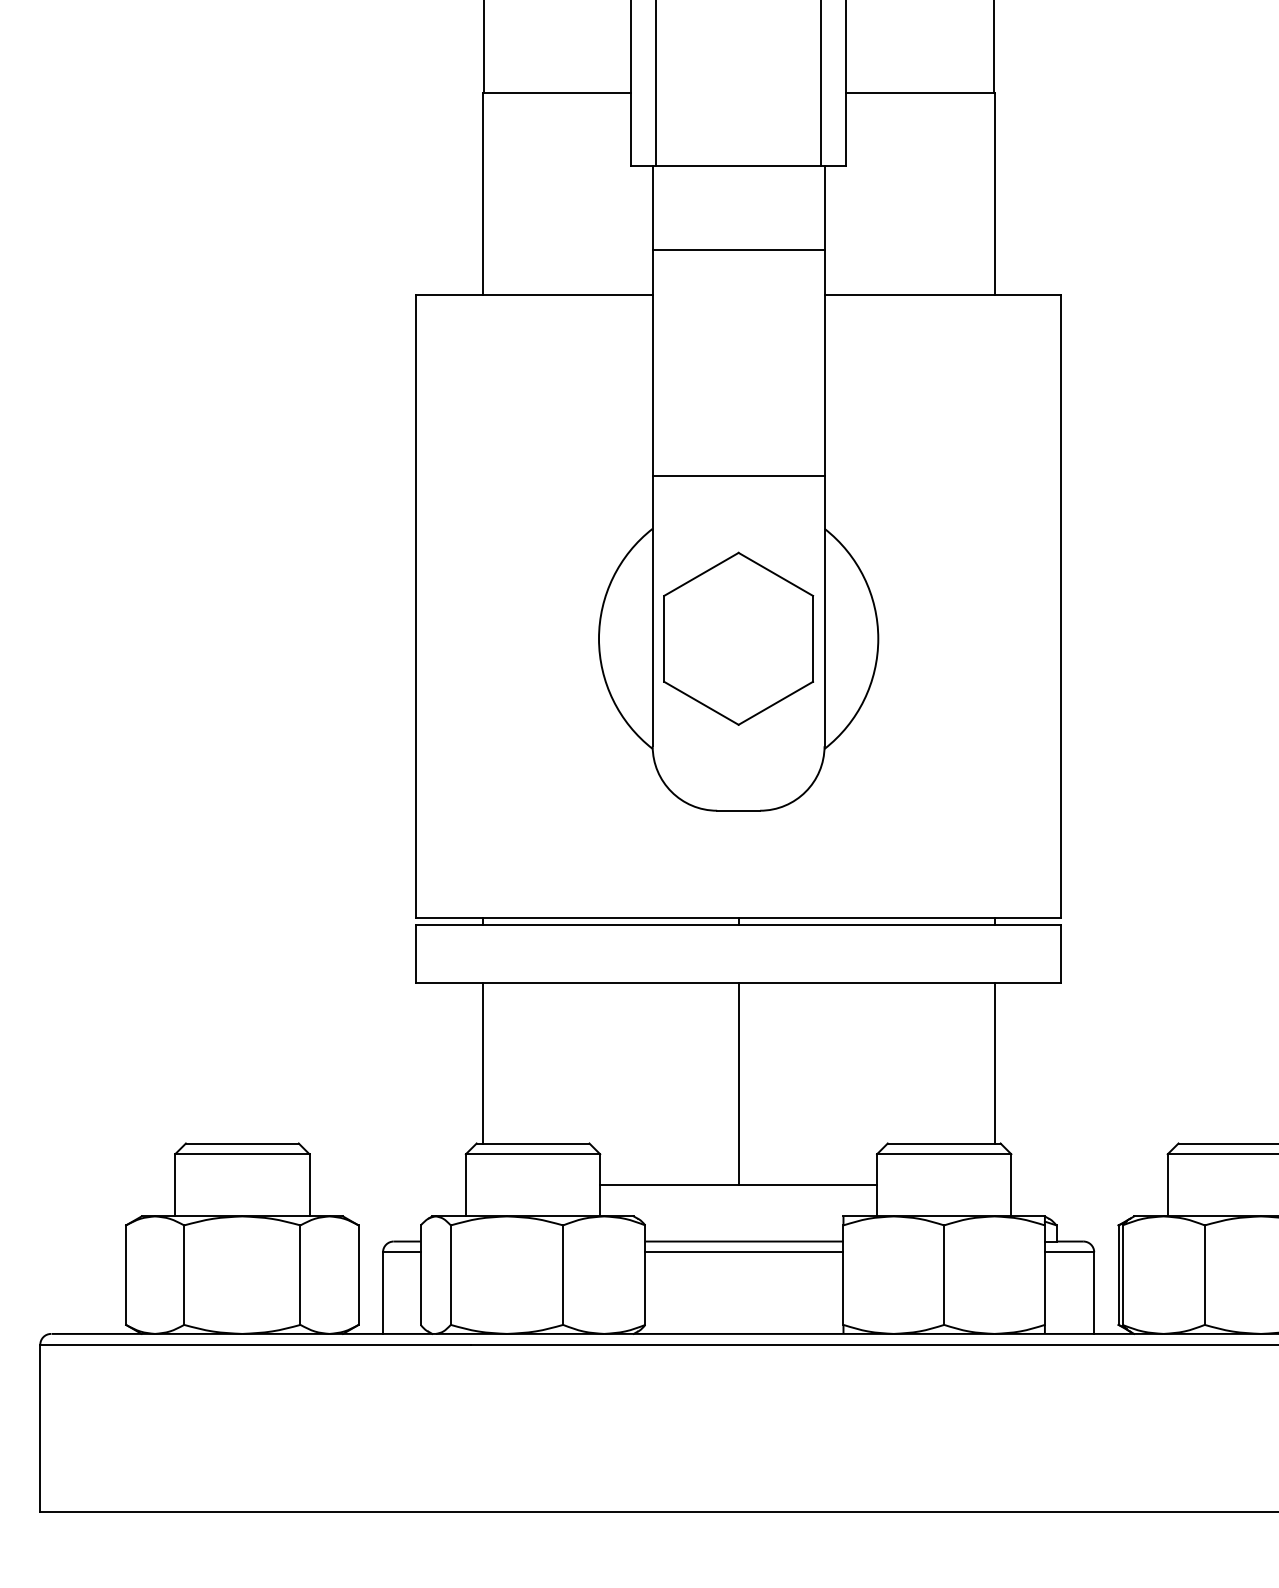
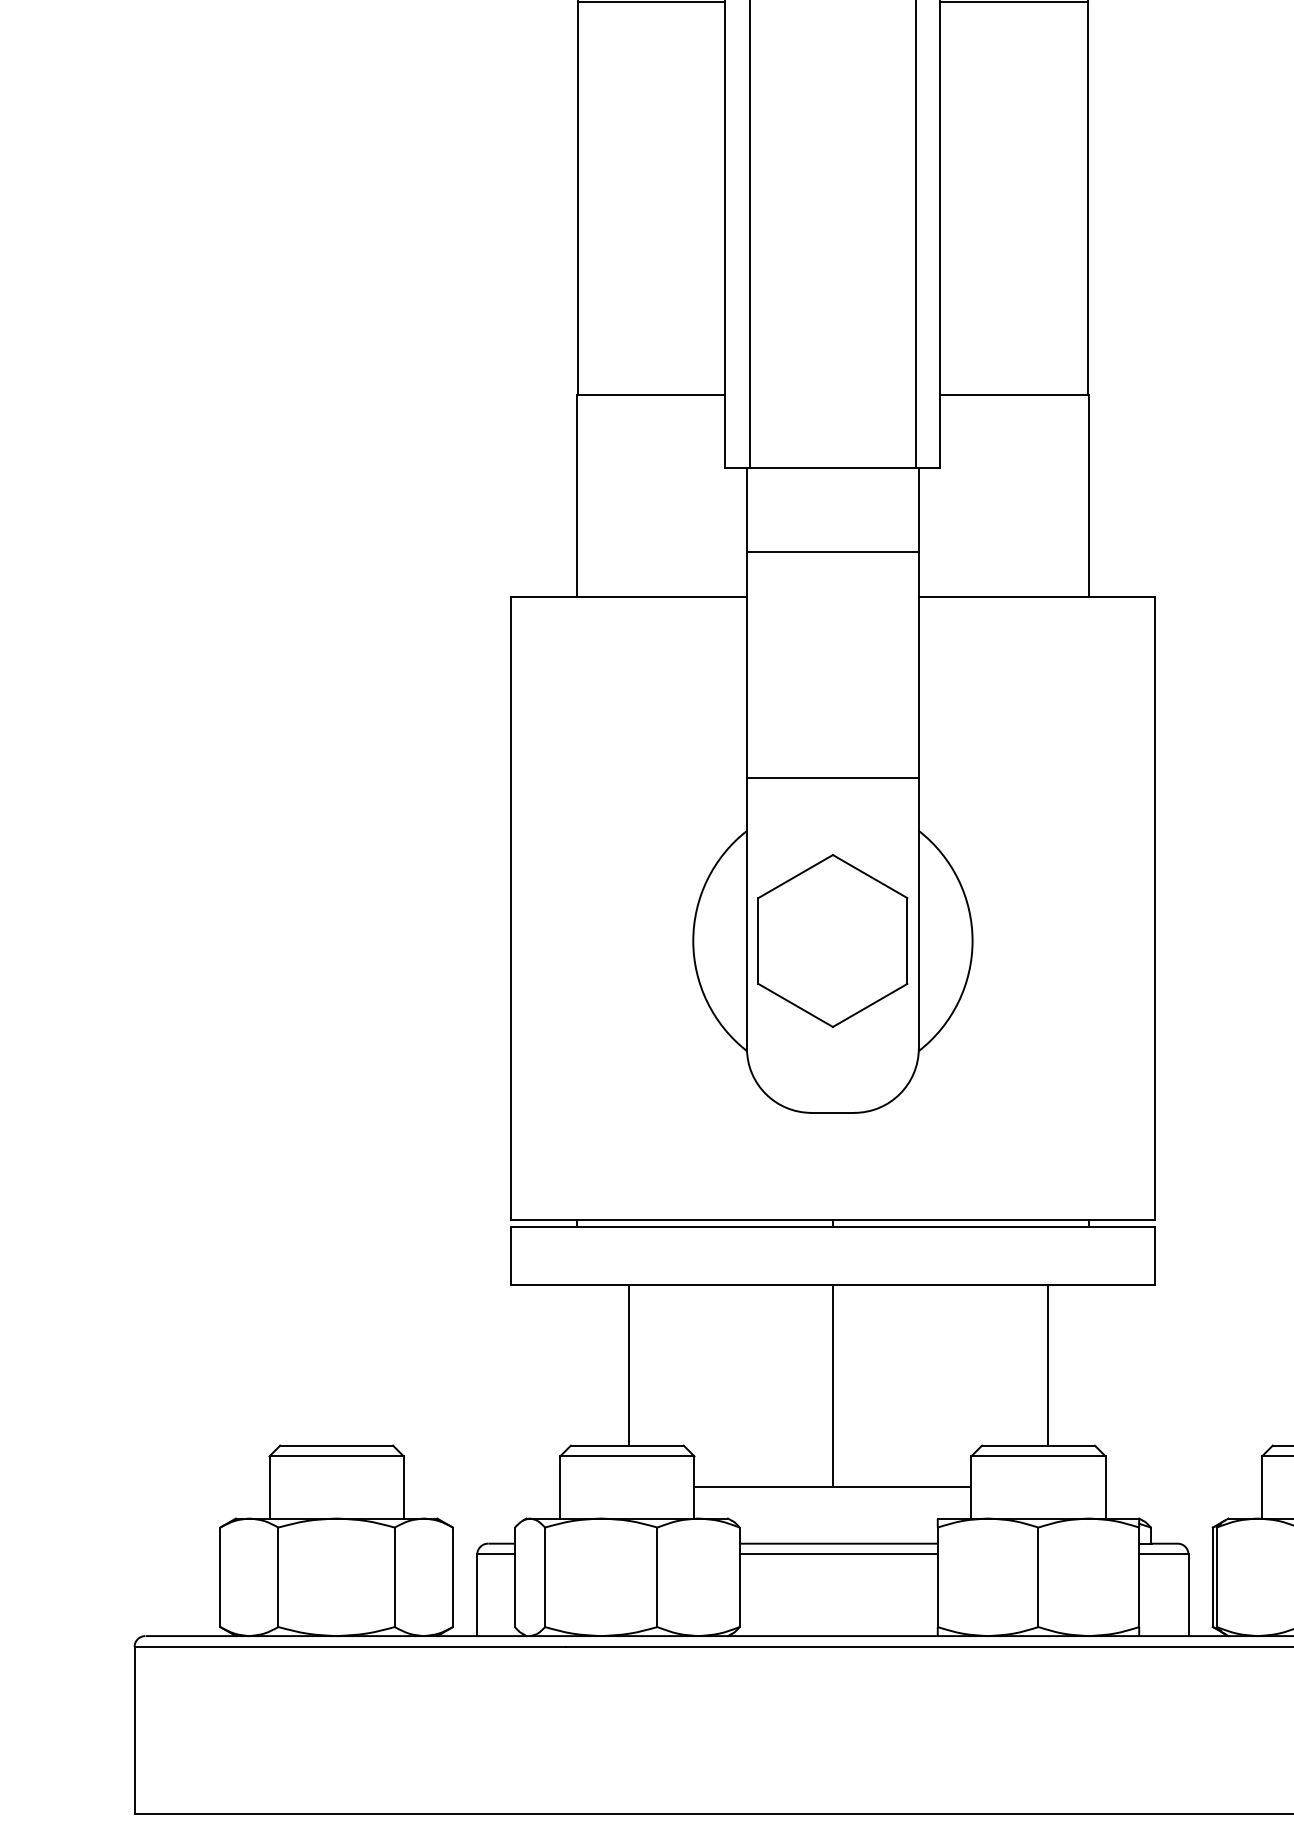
line: (483, 1062) -> (629, 1364), moved
line: (994, 1062) -> (1047, 1364), moved

